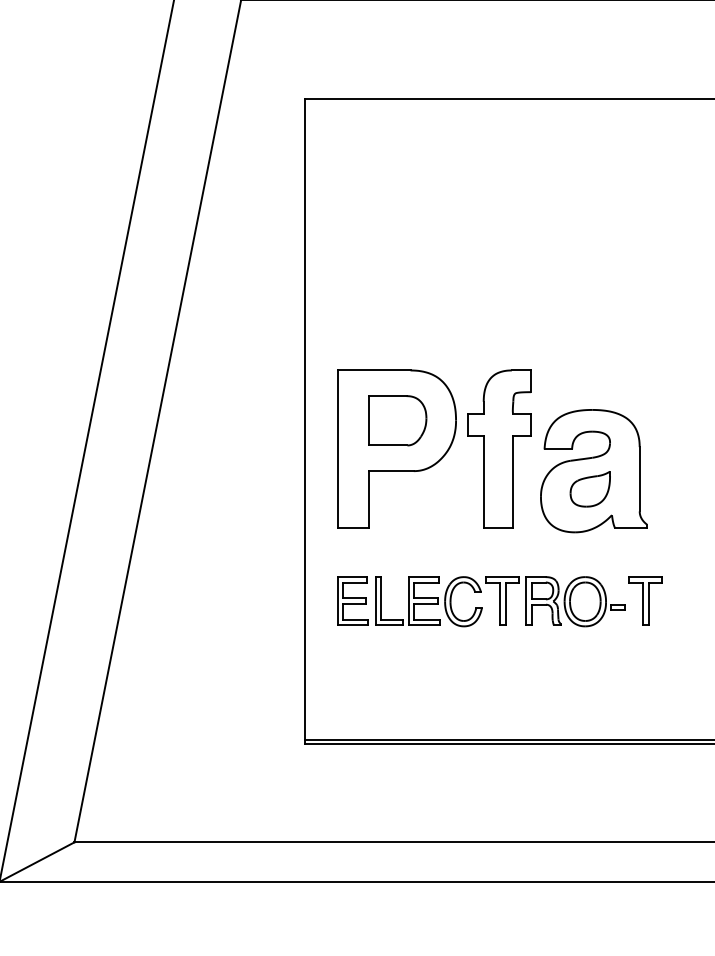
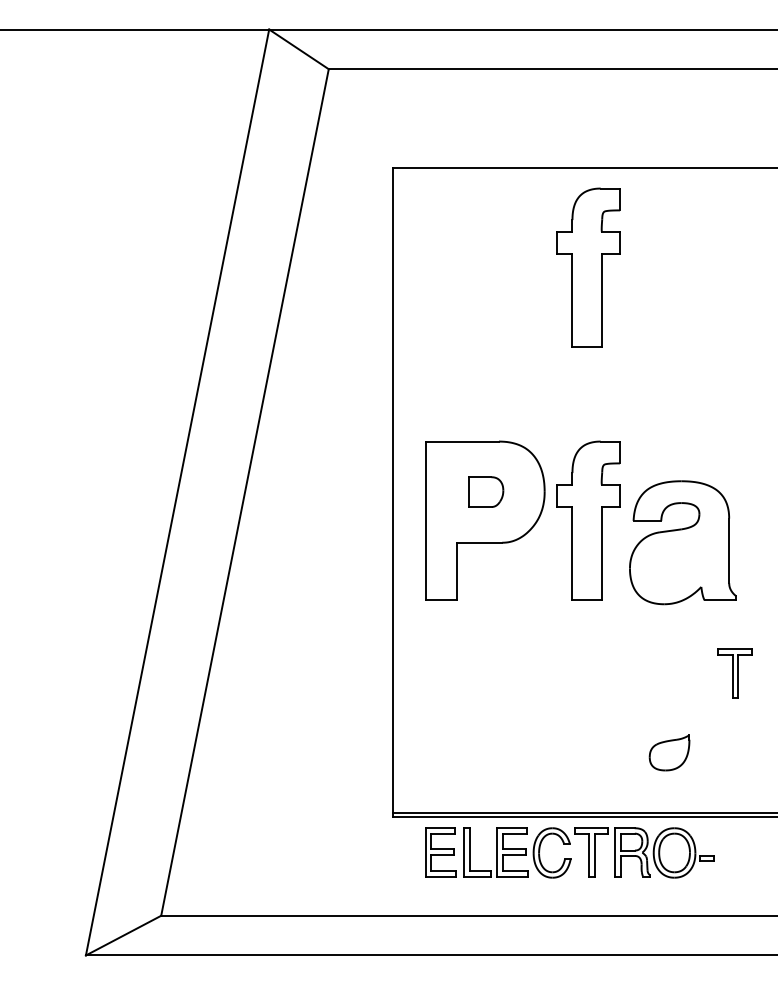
part: (499, 197) -> (588, 267), added
part: (397, 420) -> (485, 491), size x0.6
part: (590, 488) -> (669, 752), moved
part: (480, 601) -> (569, 852), moved

